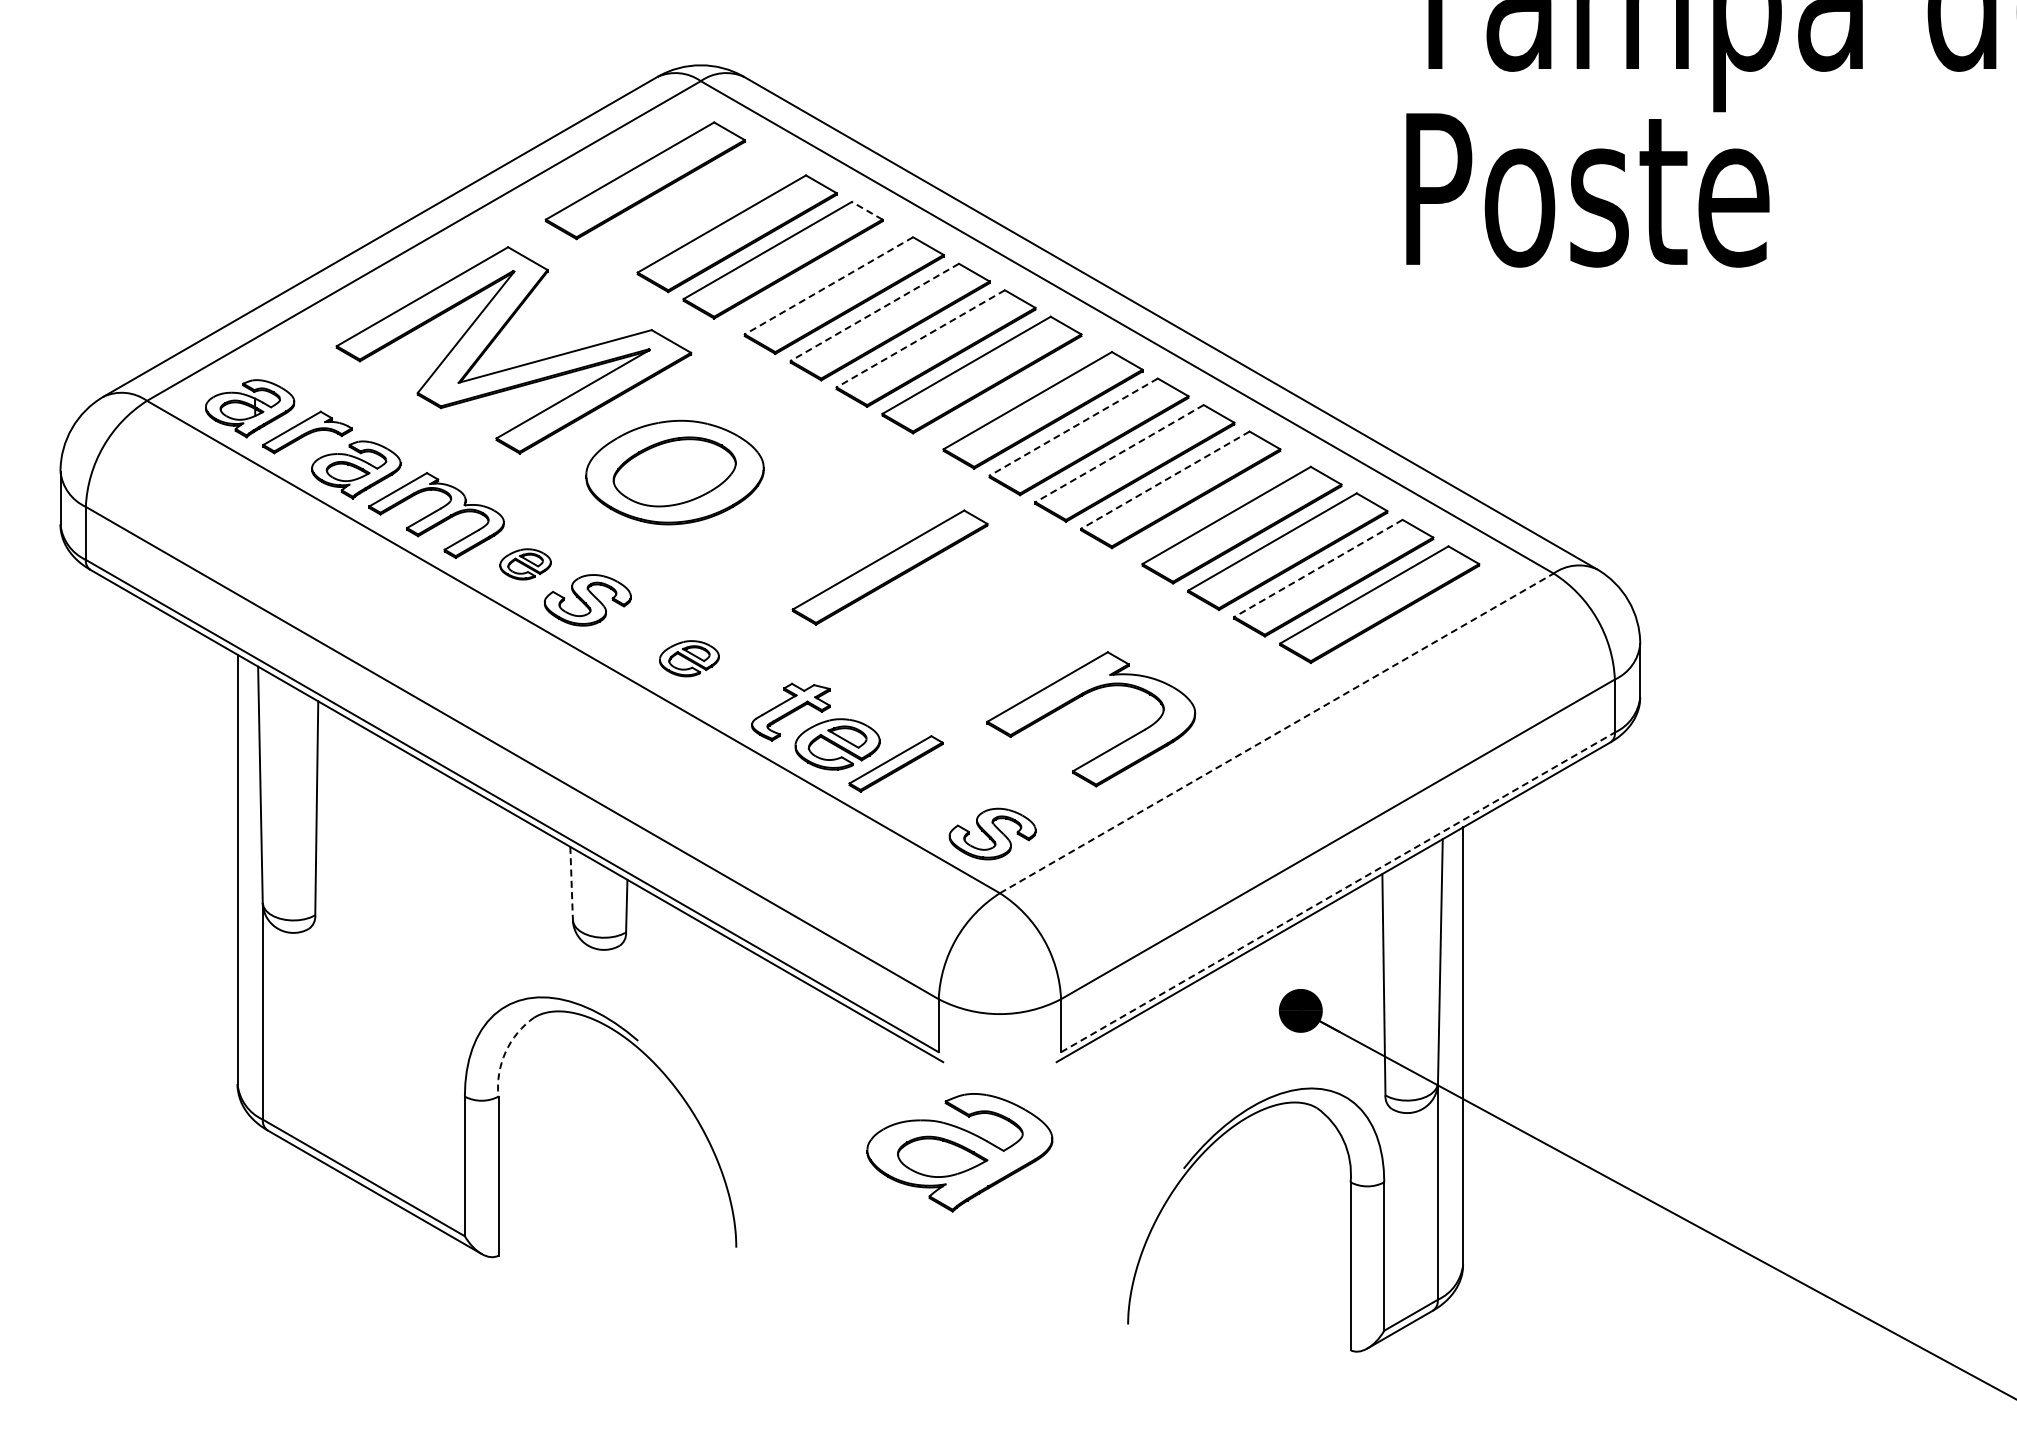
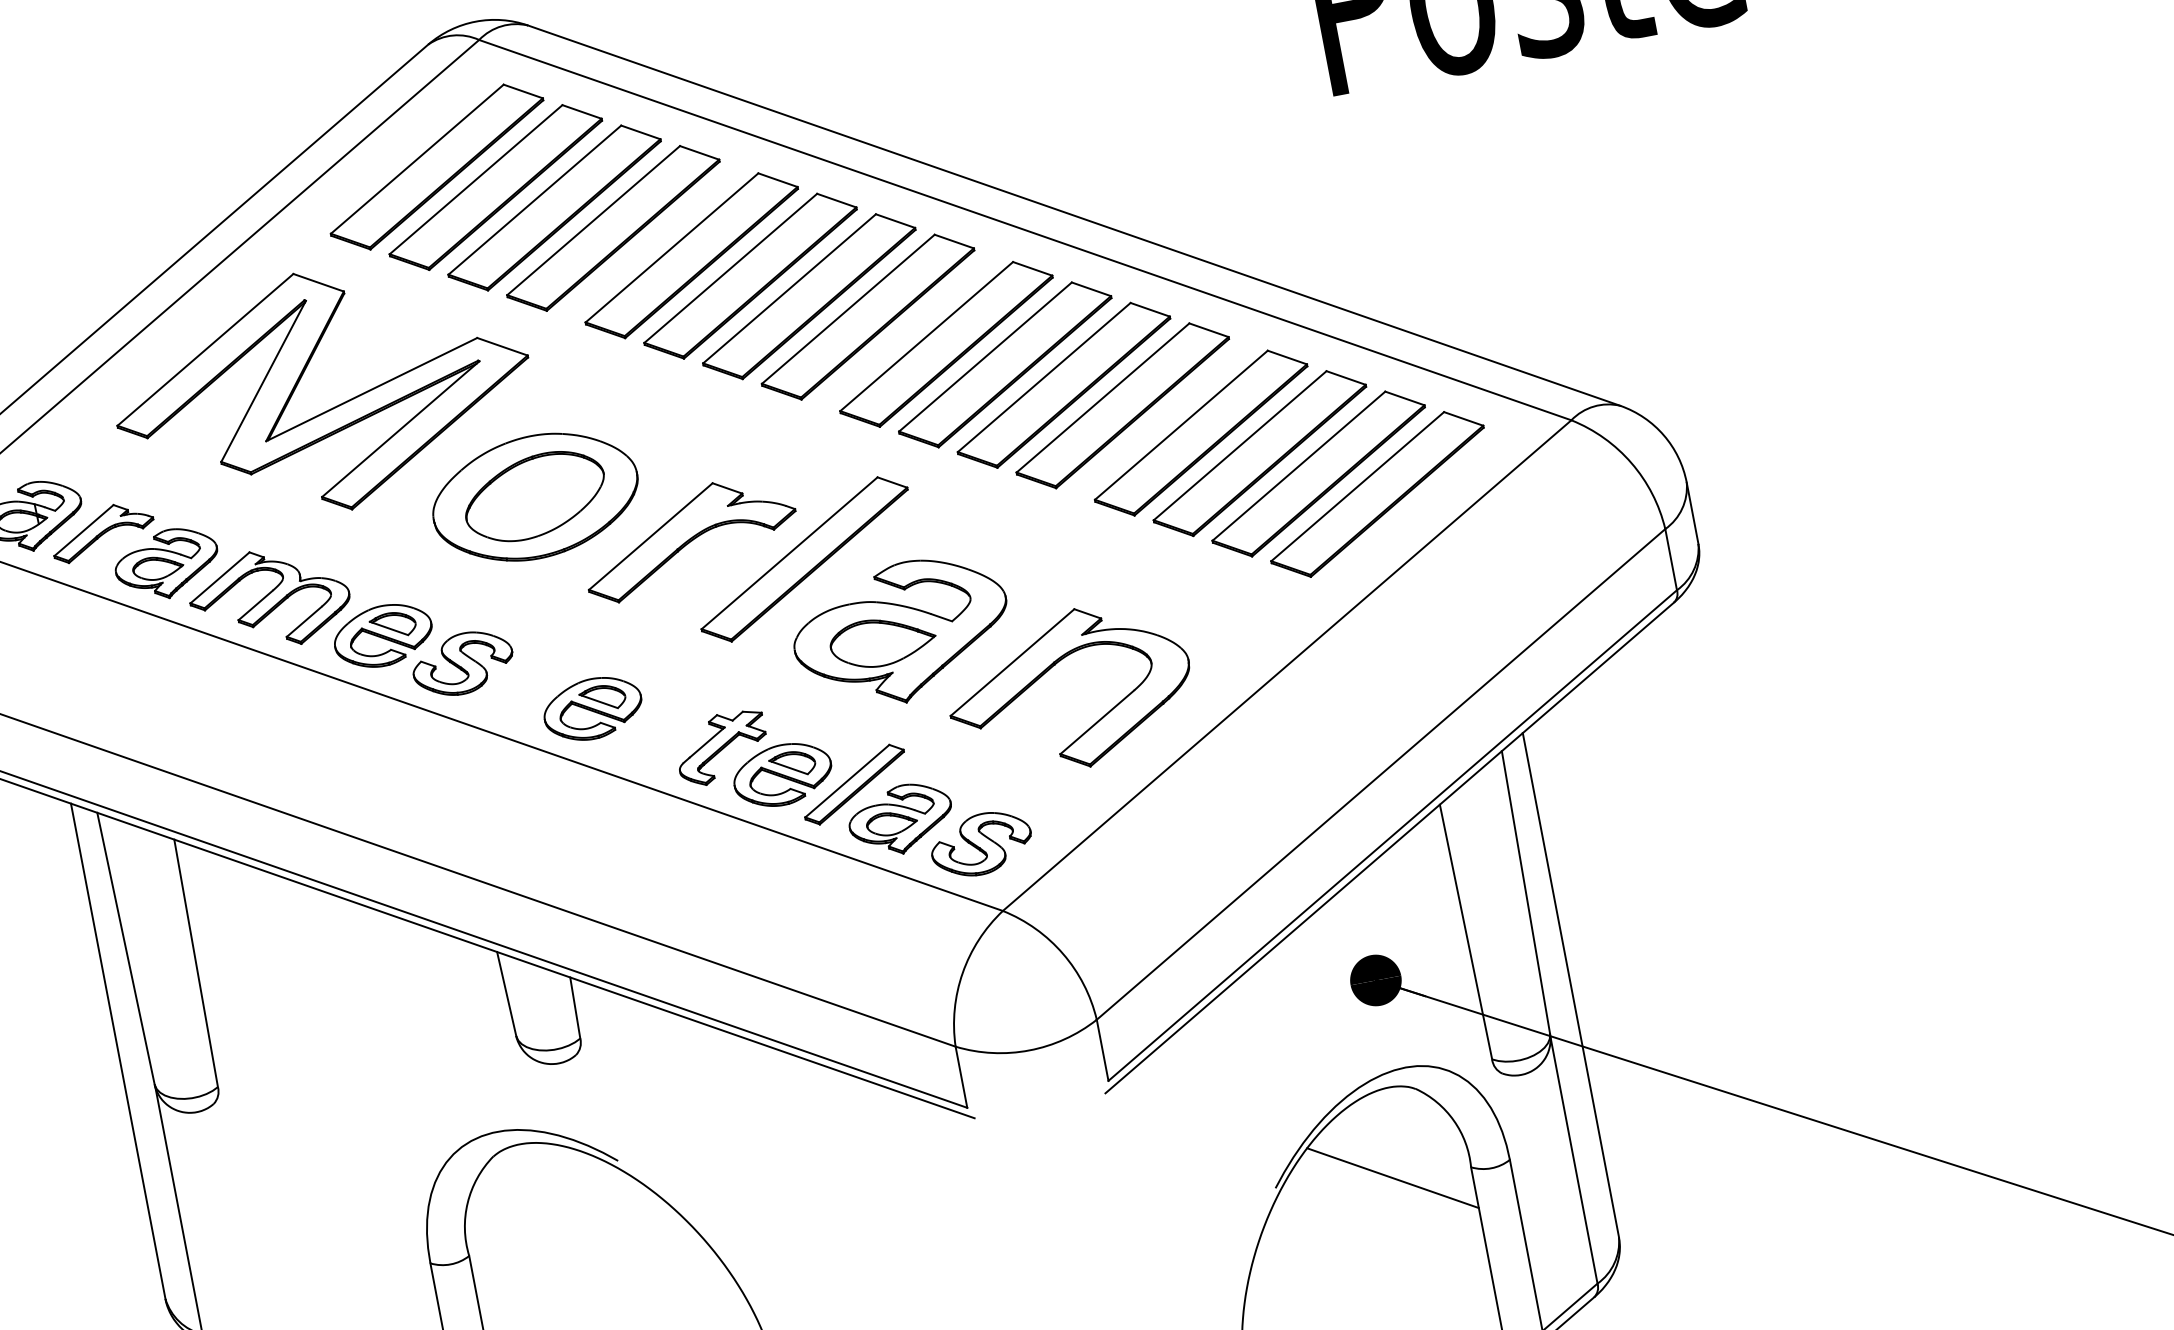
part: (690, 206) -> (494, 186), added
line: (867, 210) -> (699, 152), dashed -> solid
line: (828, 286) -> (671, 248), dashed -> solid
line: (874, 312) -> (730, 268), dashed -> solid
line: (920, 339) -> (789, 289), dashed -> solid
line: (1073, 427) -> (985, 357), dashed -> solid
line: (1119, 453) -> (1044, 377), dashed -> solid
line: (1165, 480) -> (1103, 398), dashed -> solid
part: (797, 531) -> (689, 538), added
part: (525, 564) -> (383, 636), size x1.67
line: (1318, 568) -> (1298, 466), dashed -> solid
part: (689, 658) -> (593, 708), size x1.43
line: (1276, 733) -> (1286, 665), dashed -> solid
part: (929, 800) -> (901, 819), added
line: (571, 883) -> (506, 994), dashed -> solid
line: (1338, 892) -> (1393, 835), dashed -> solid
arc: (505, 1052) -> (467, 1203), dashed -> solid
part: (959, 1152) -> (901, 632), moved
line: (1283, 1178) -> (1392, 1177), added

